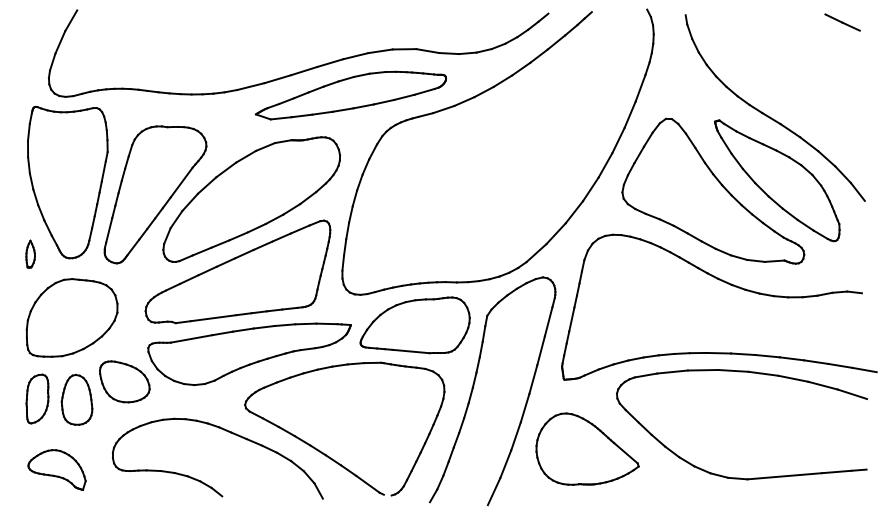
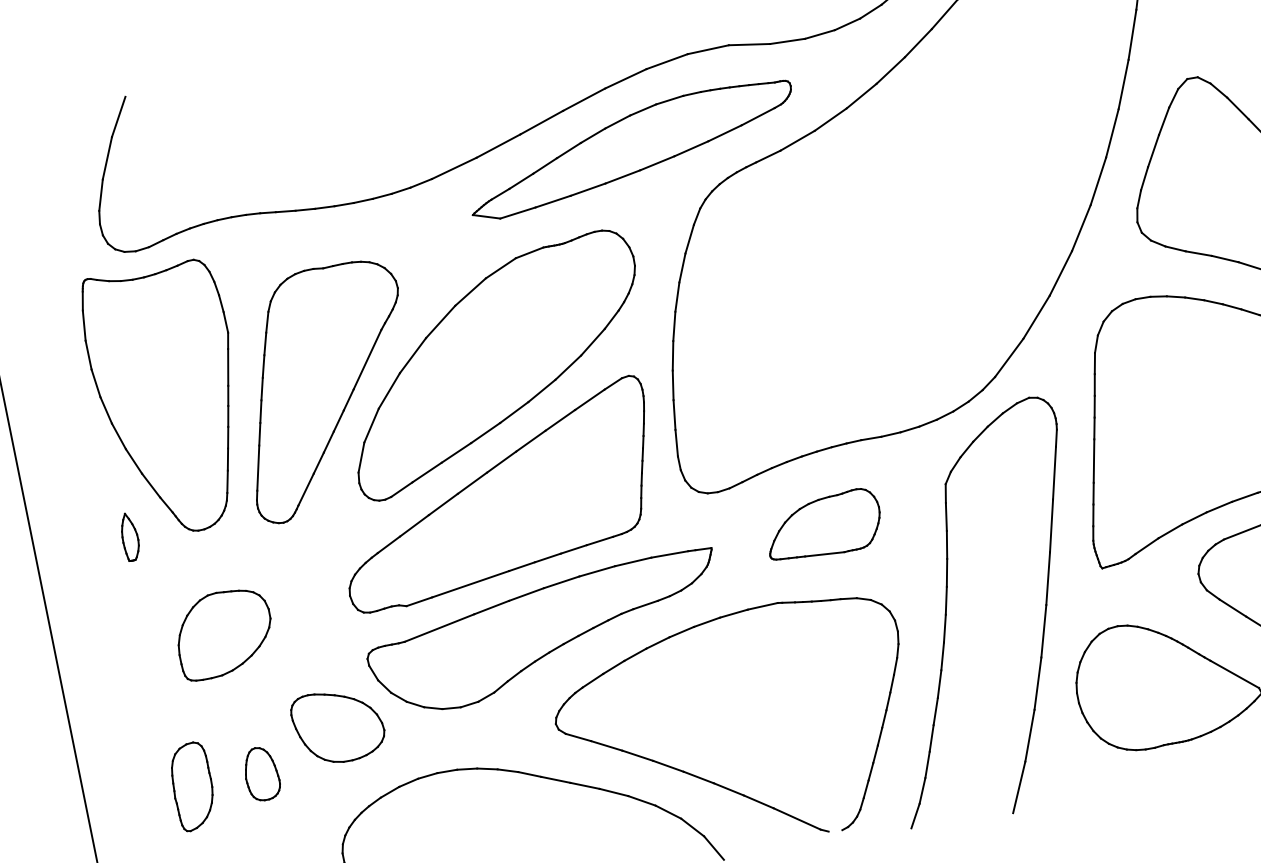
part: (71, 317) -> (223, 632), size x0.6
part: (414, 325) -> (822, 526), size x0.6
part: (76, 399) -> (260, 773), size x0.6

